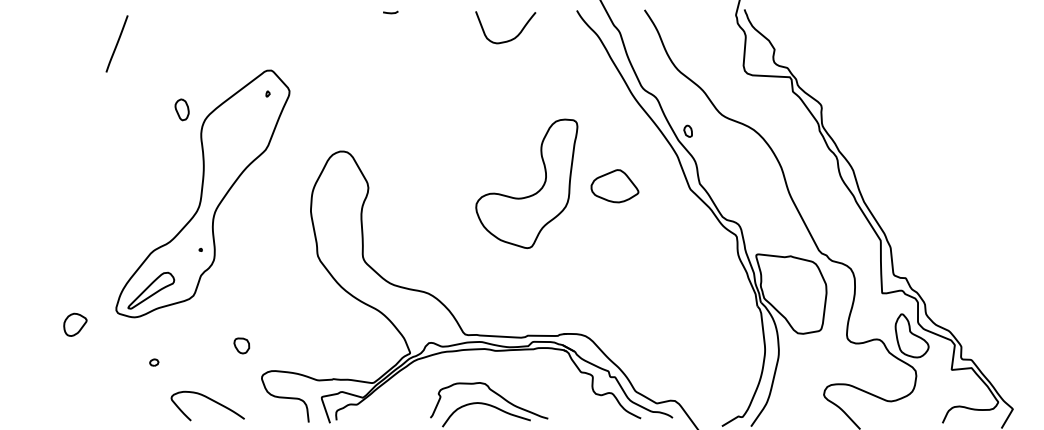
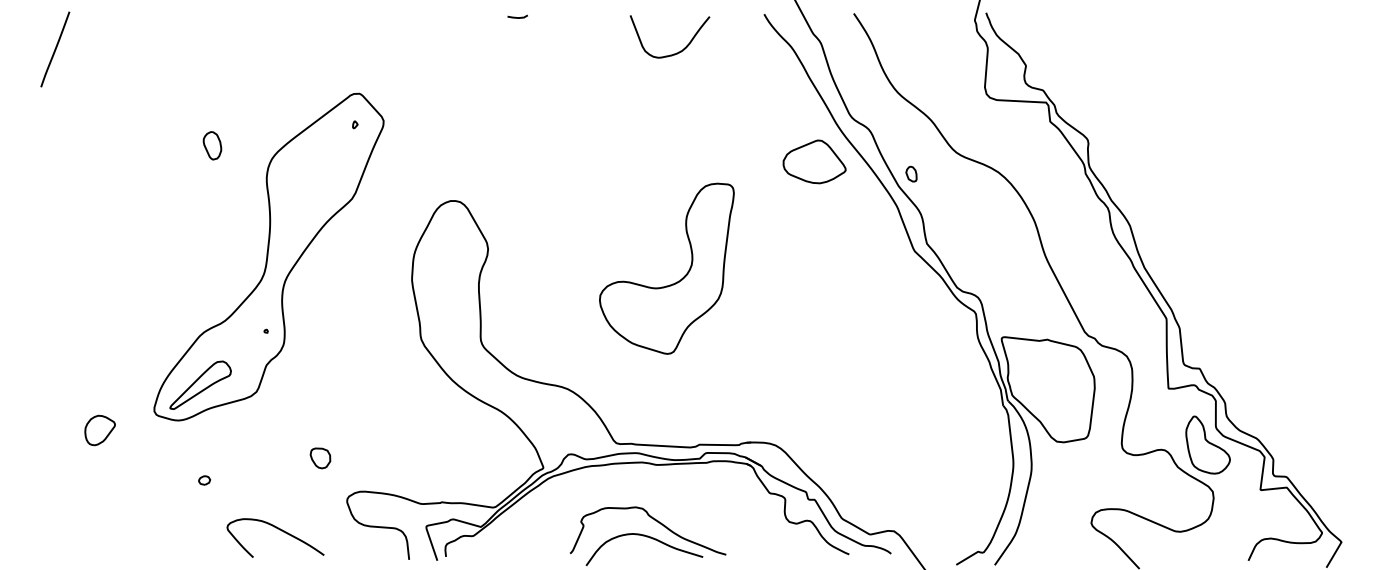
line: (117, 43) -> (55, 49), moved
part: (182, 109) -> (212, 145), moved
part: (614, 185) -> (814, 161), moved
part: (531, 194) -> (672, 283), moved

